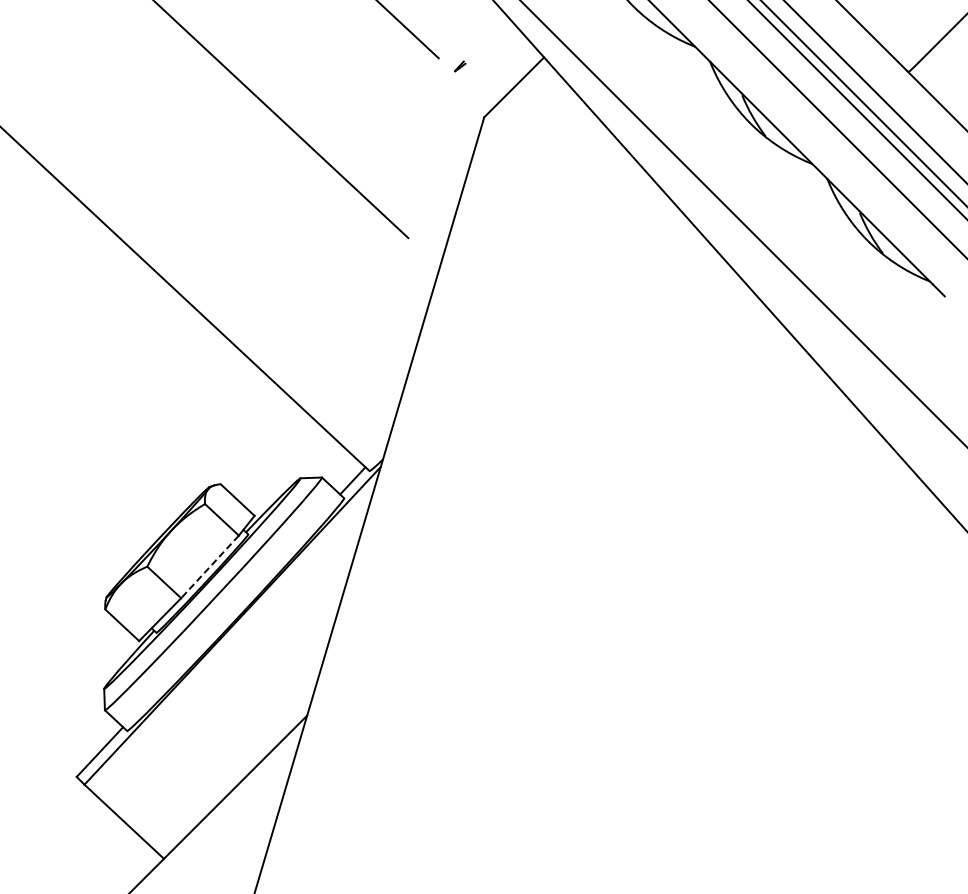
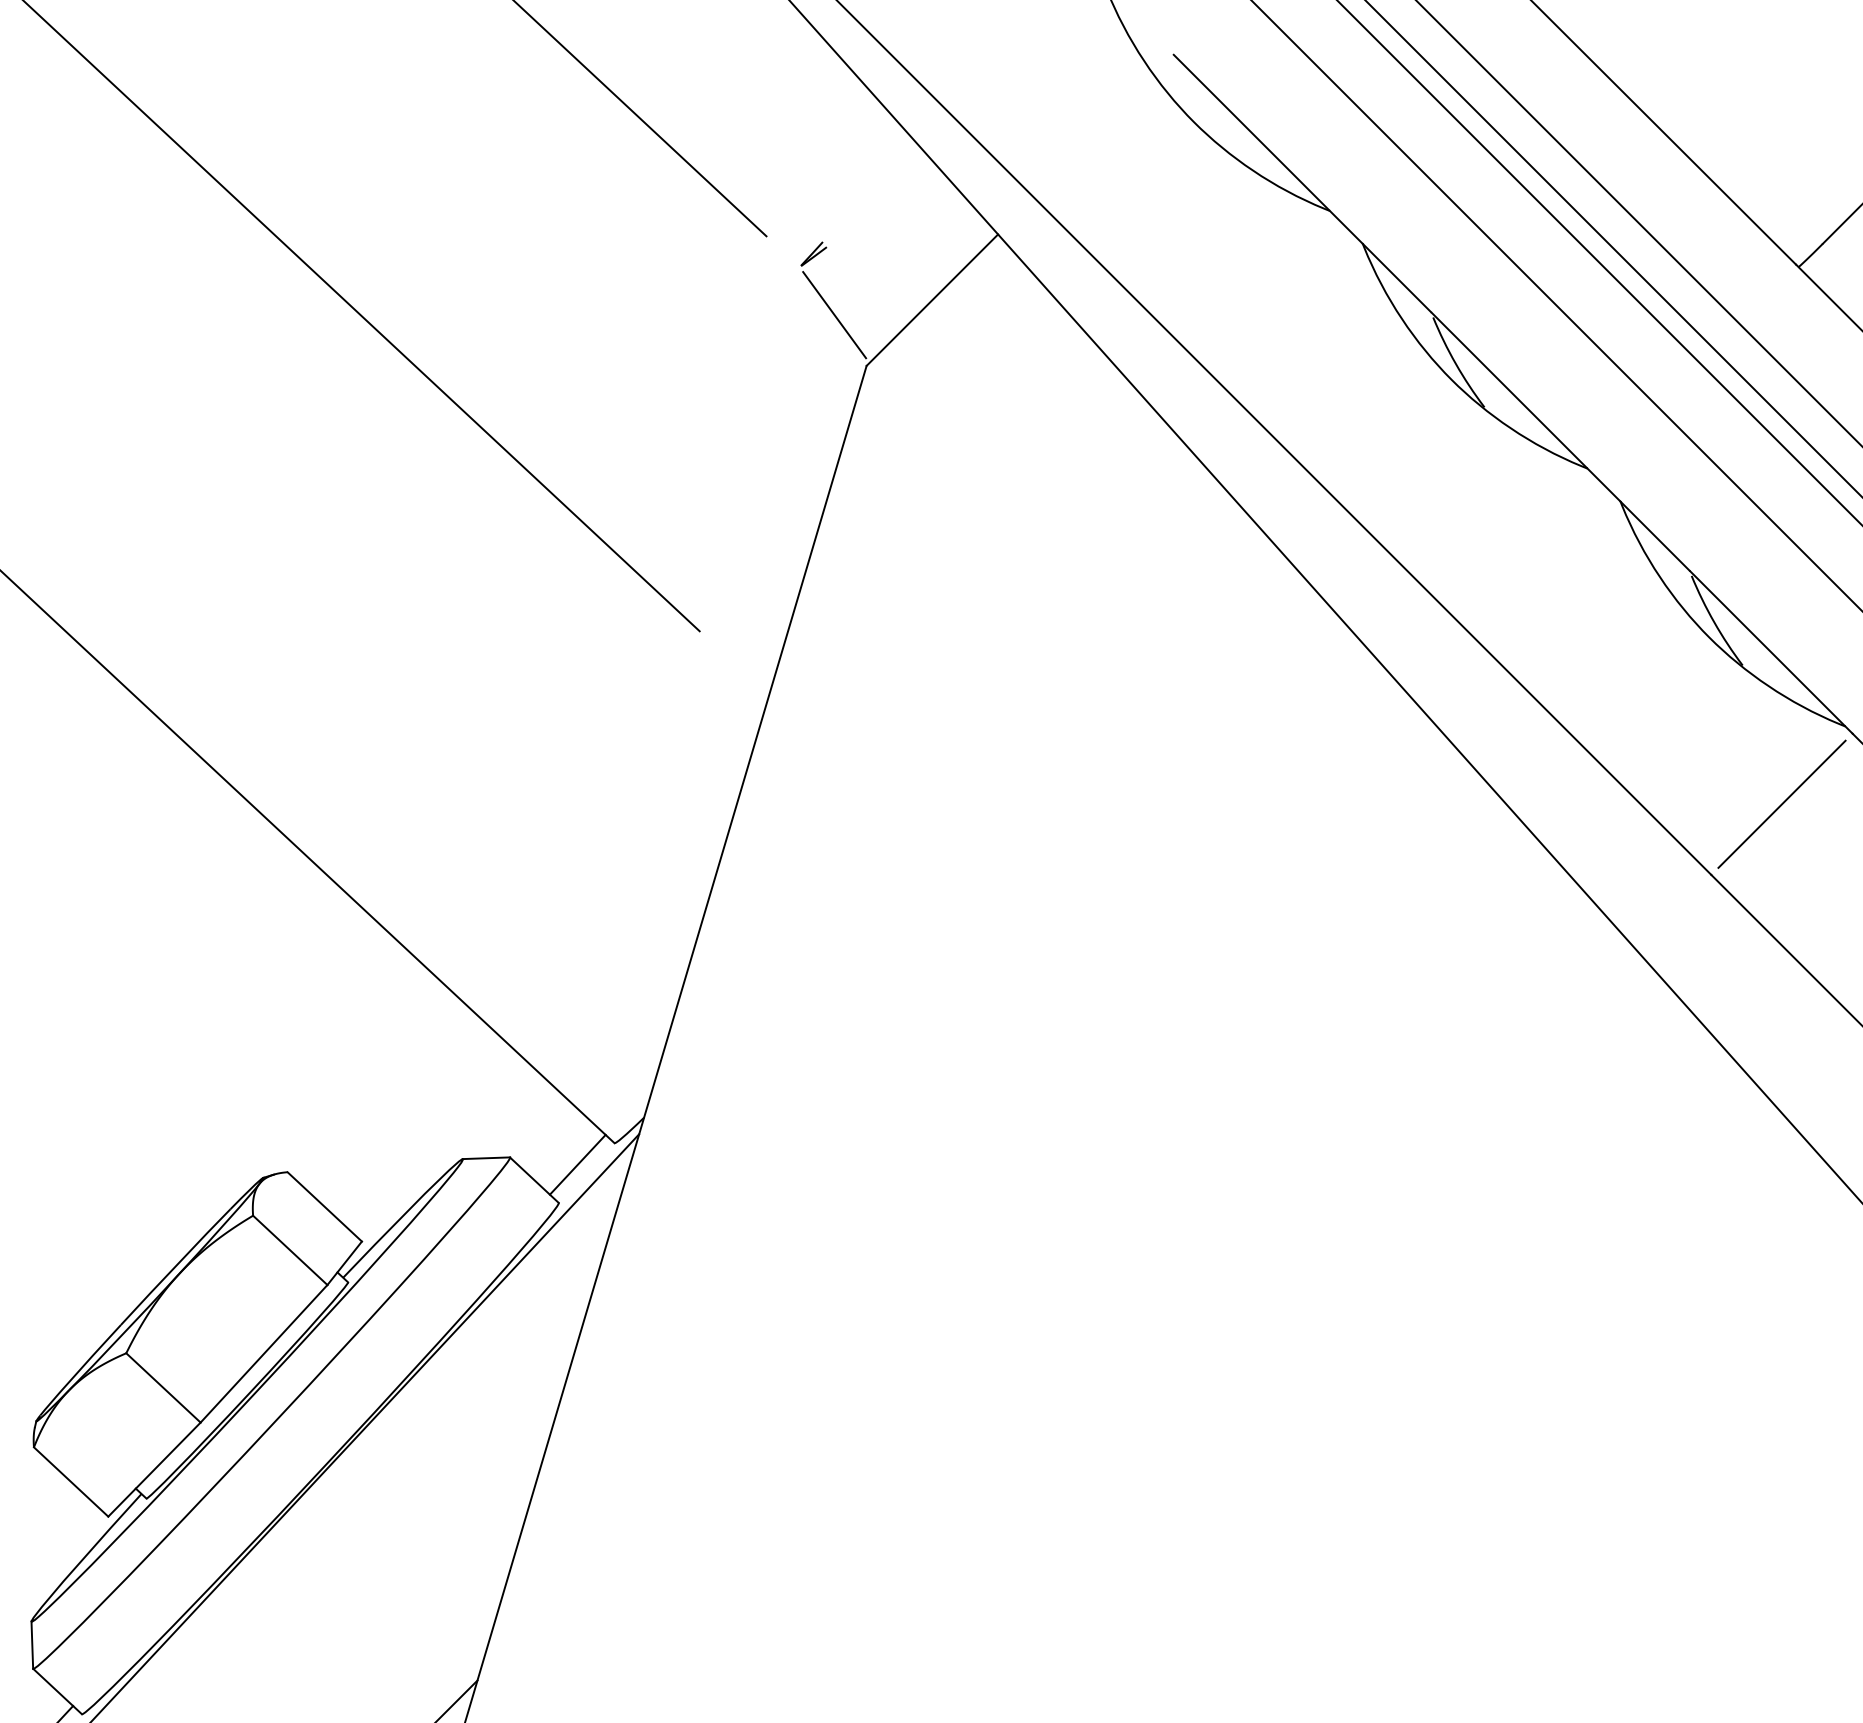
line: (469, 93) -> (834, 313), added
line: (900, 316) -> (1781, 803), added
line: (210, 566) -> (265, 1352), dashed -> solid

